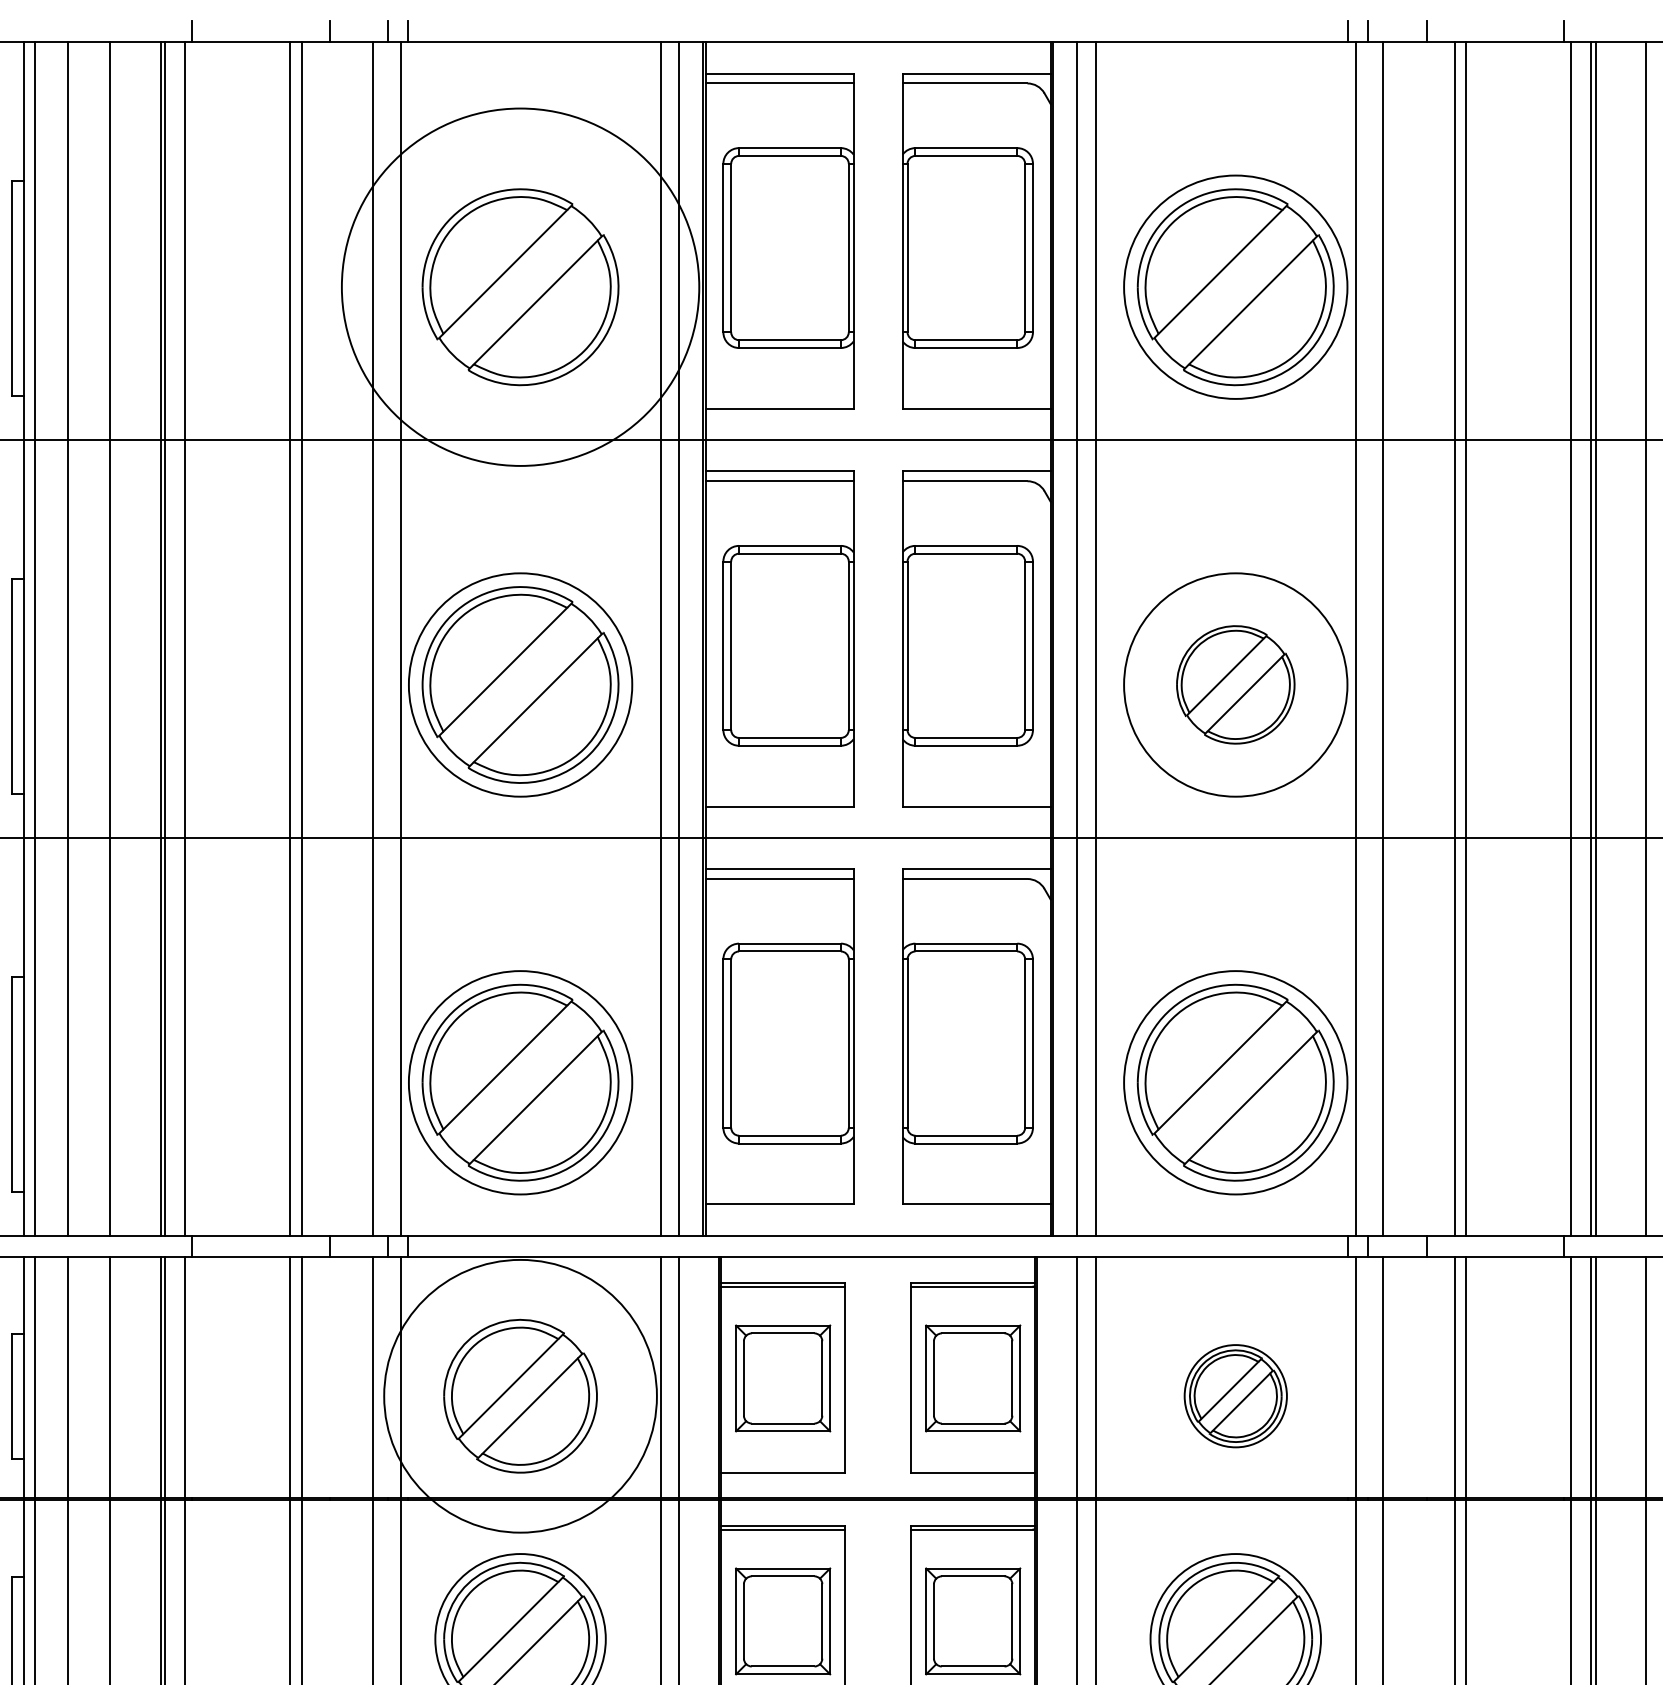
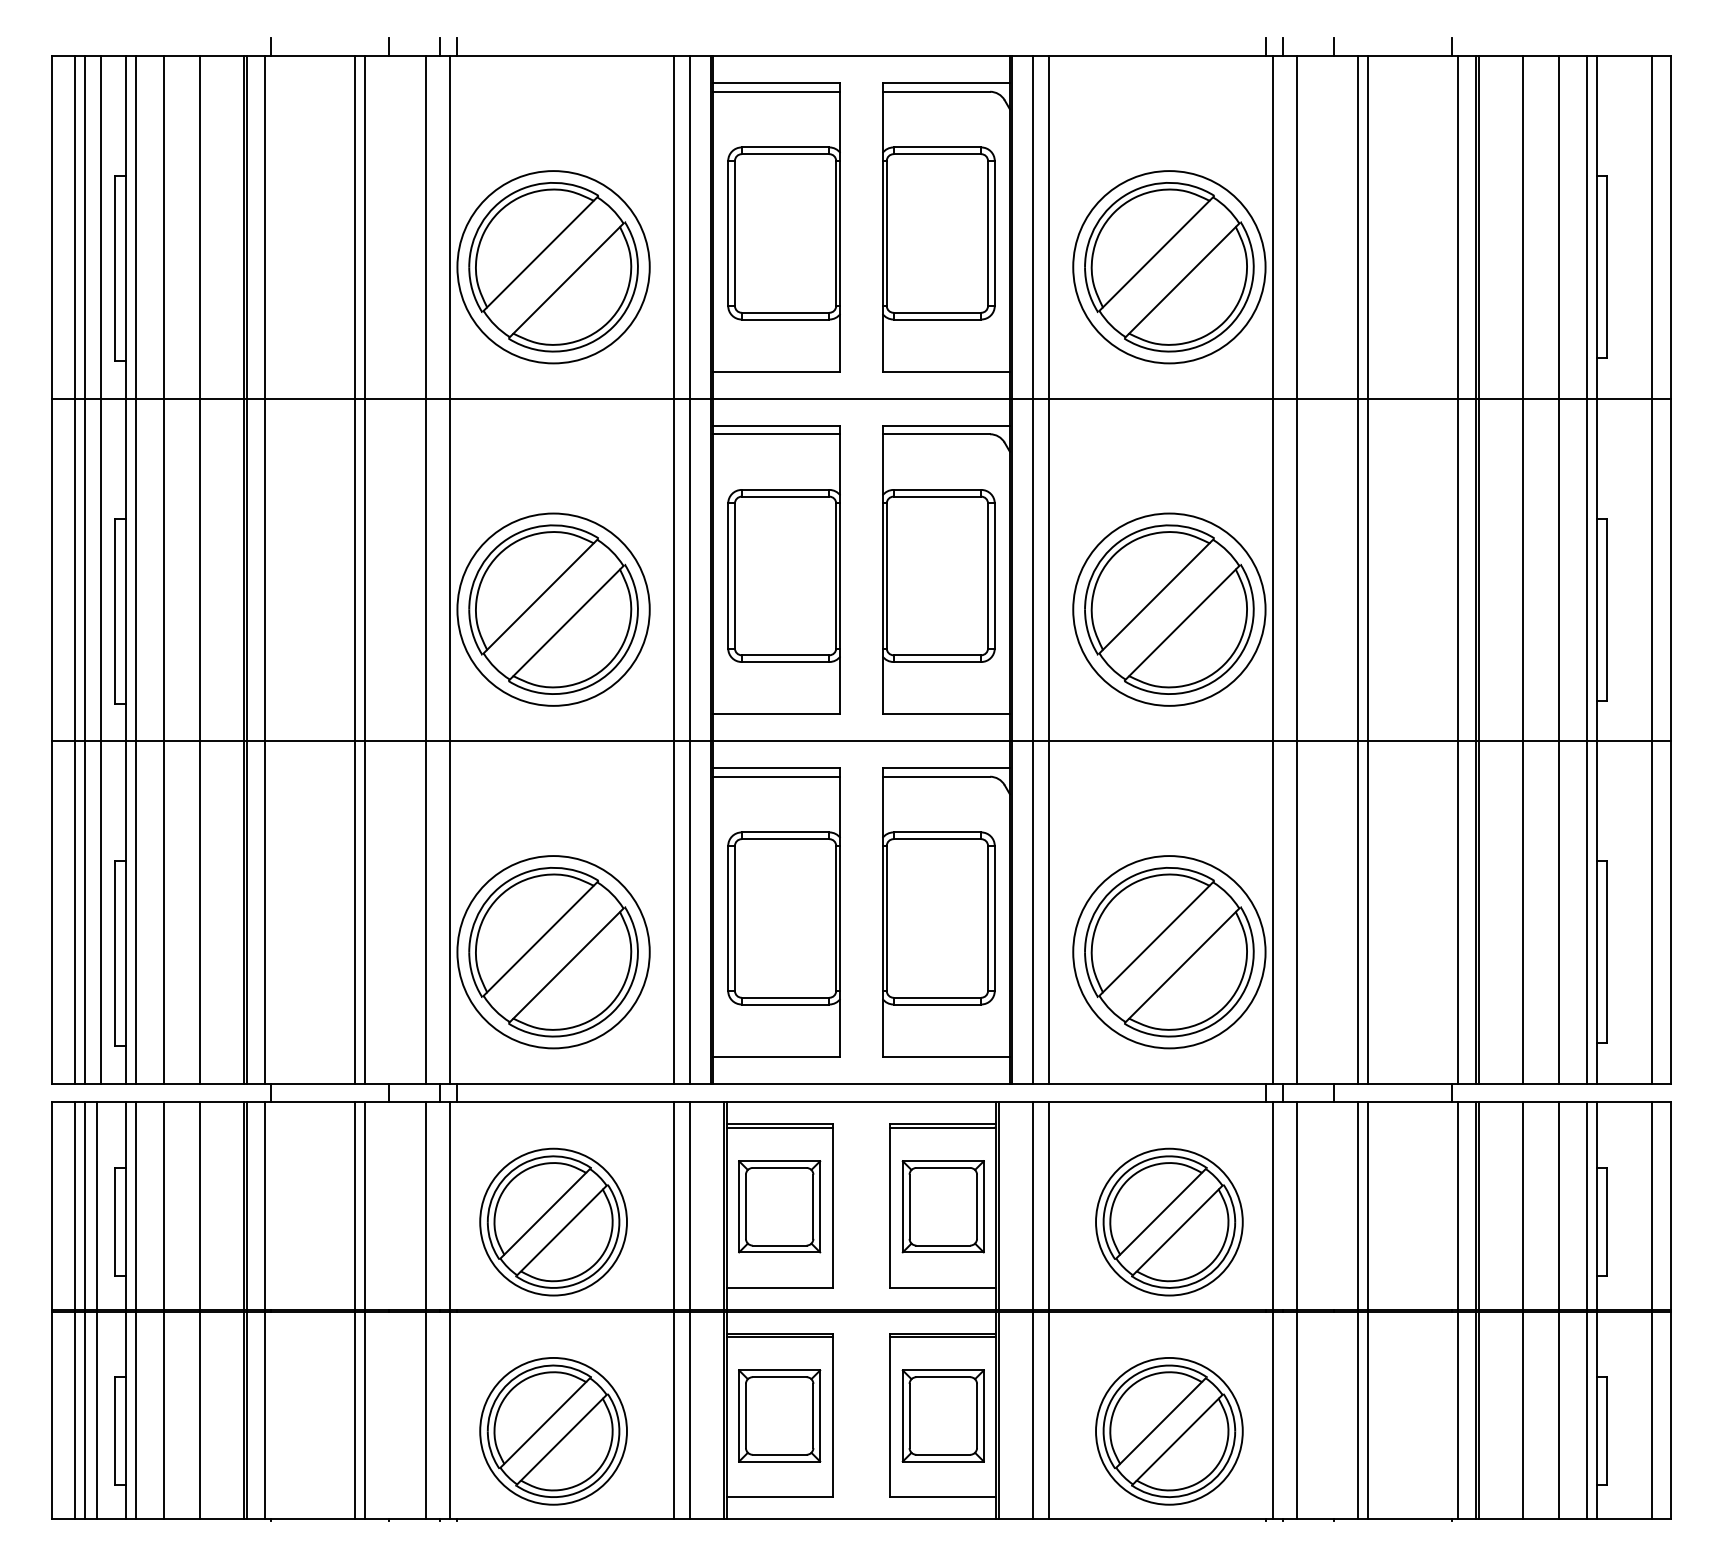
circle: (520, 287) -> (553, 267), size x0.62
part: (1235, 684) -> (1169, 609), size x1.67
circle: (520, 1395) -> (553, 1221), size x0.62
part: (1235, 1395) -> (1169, 1221), size x1.67

